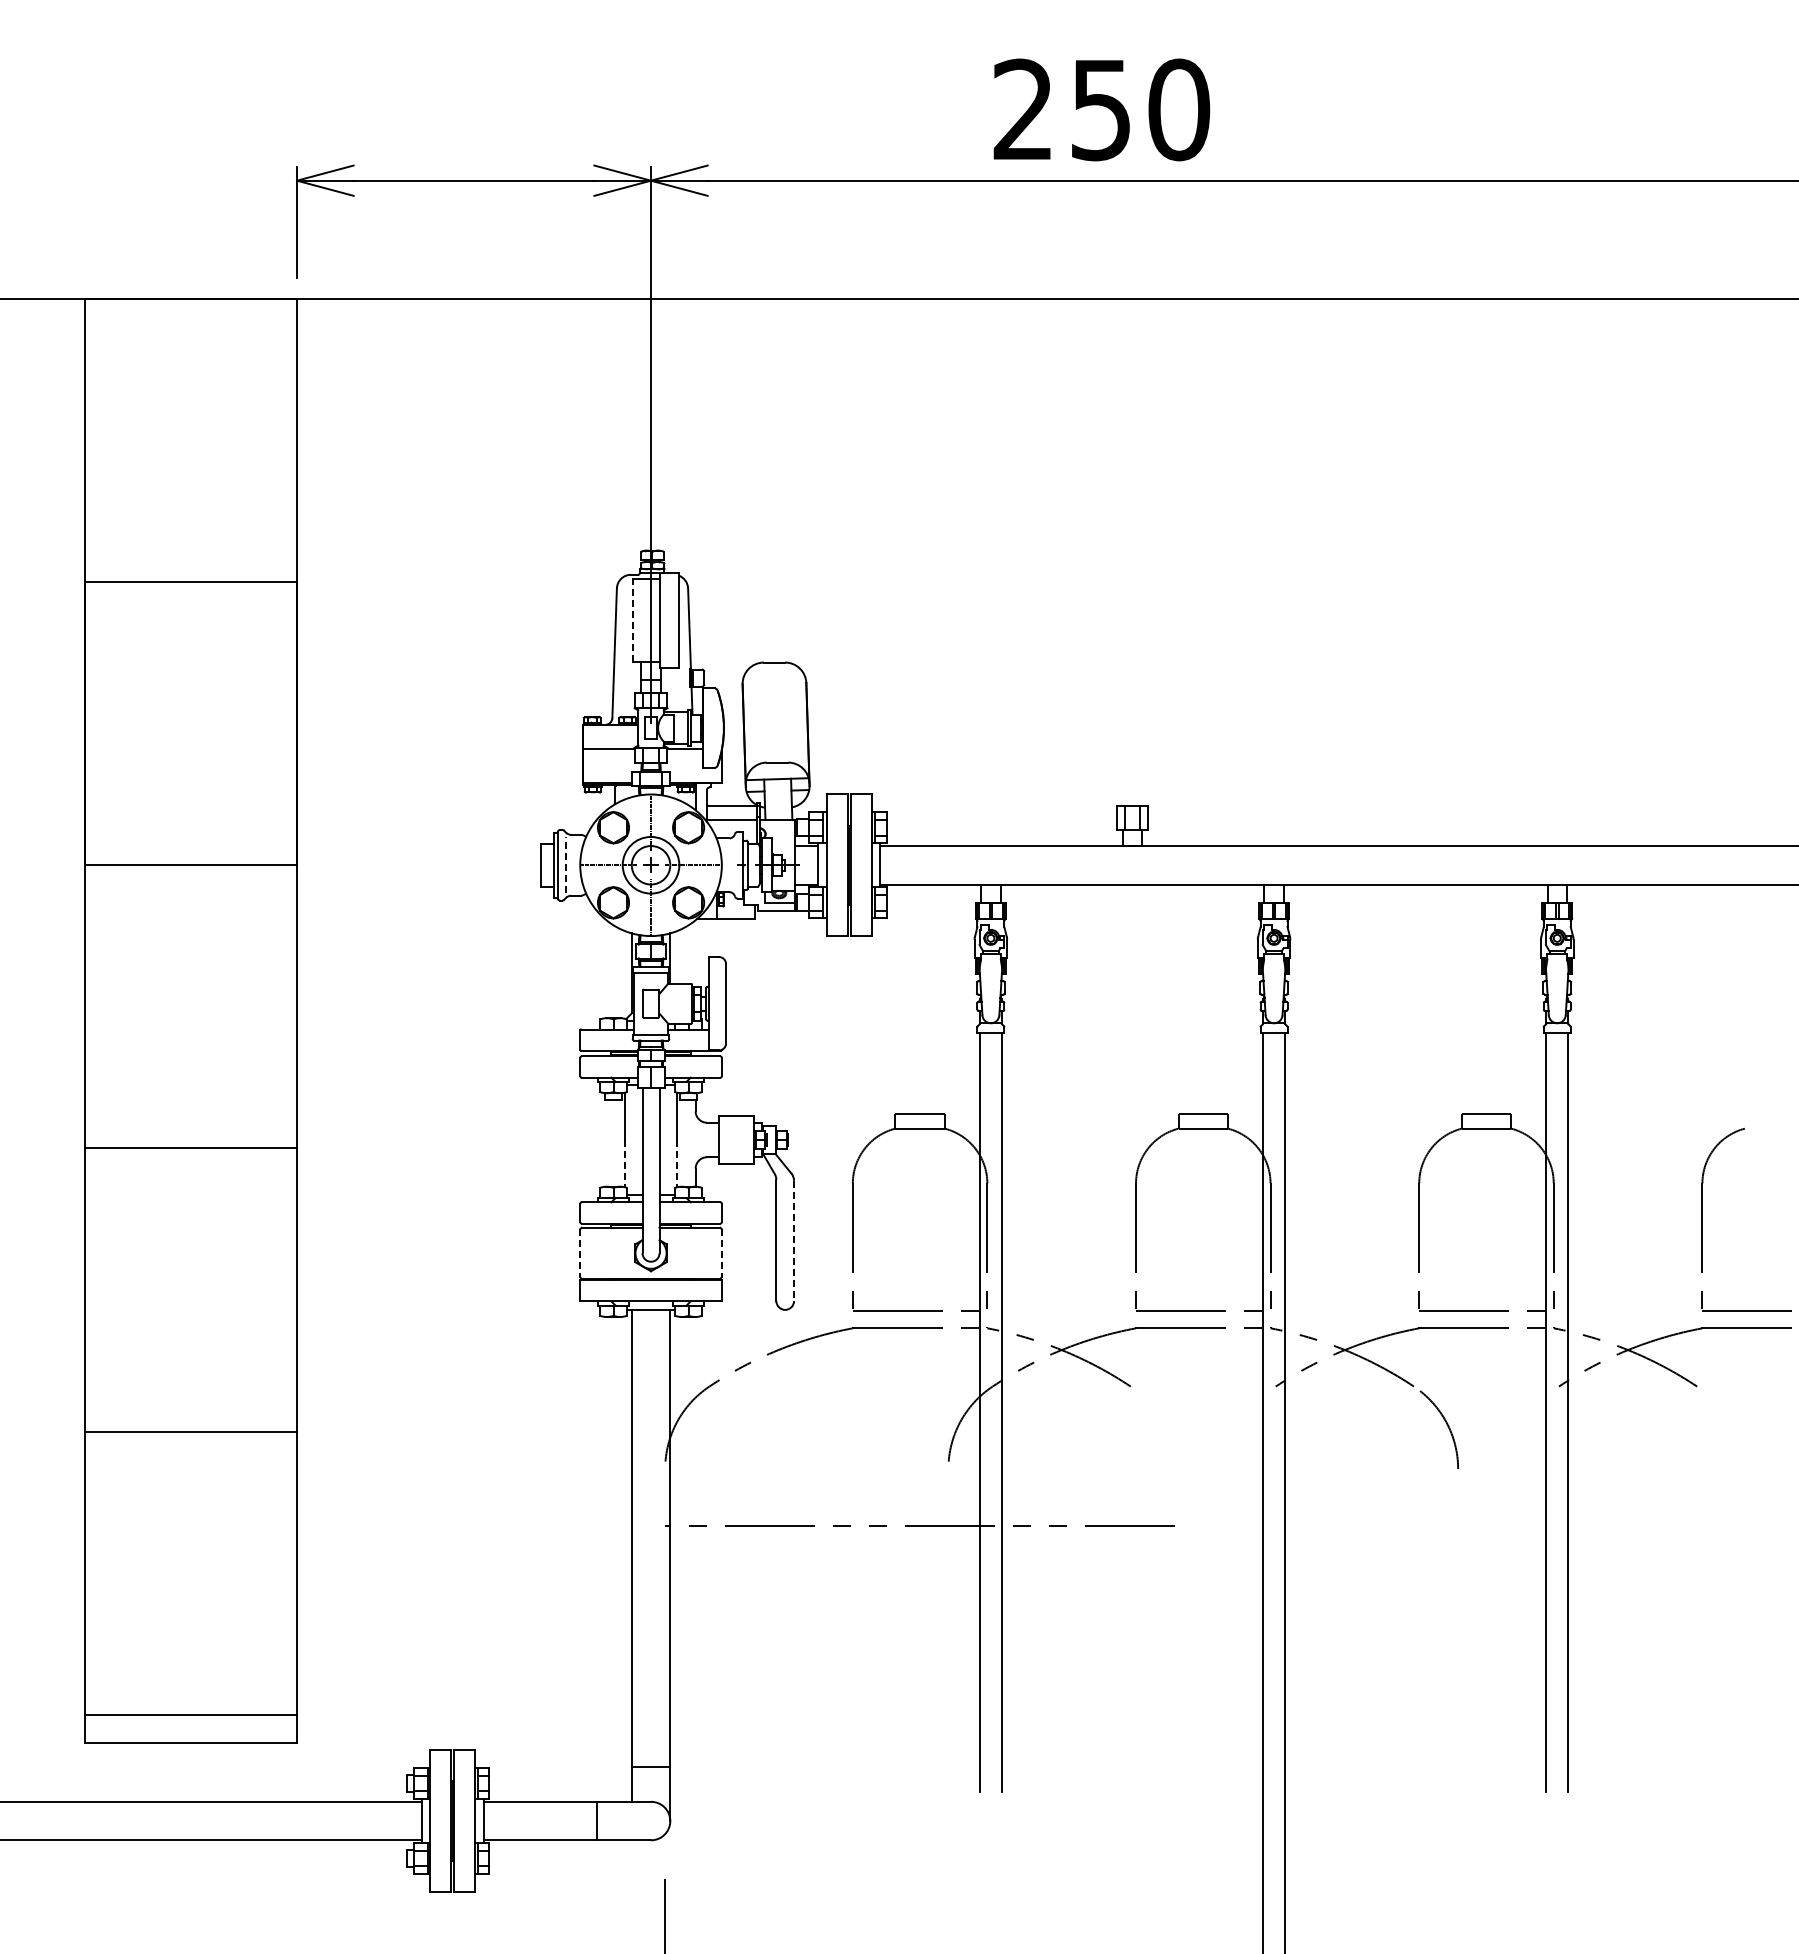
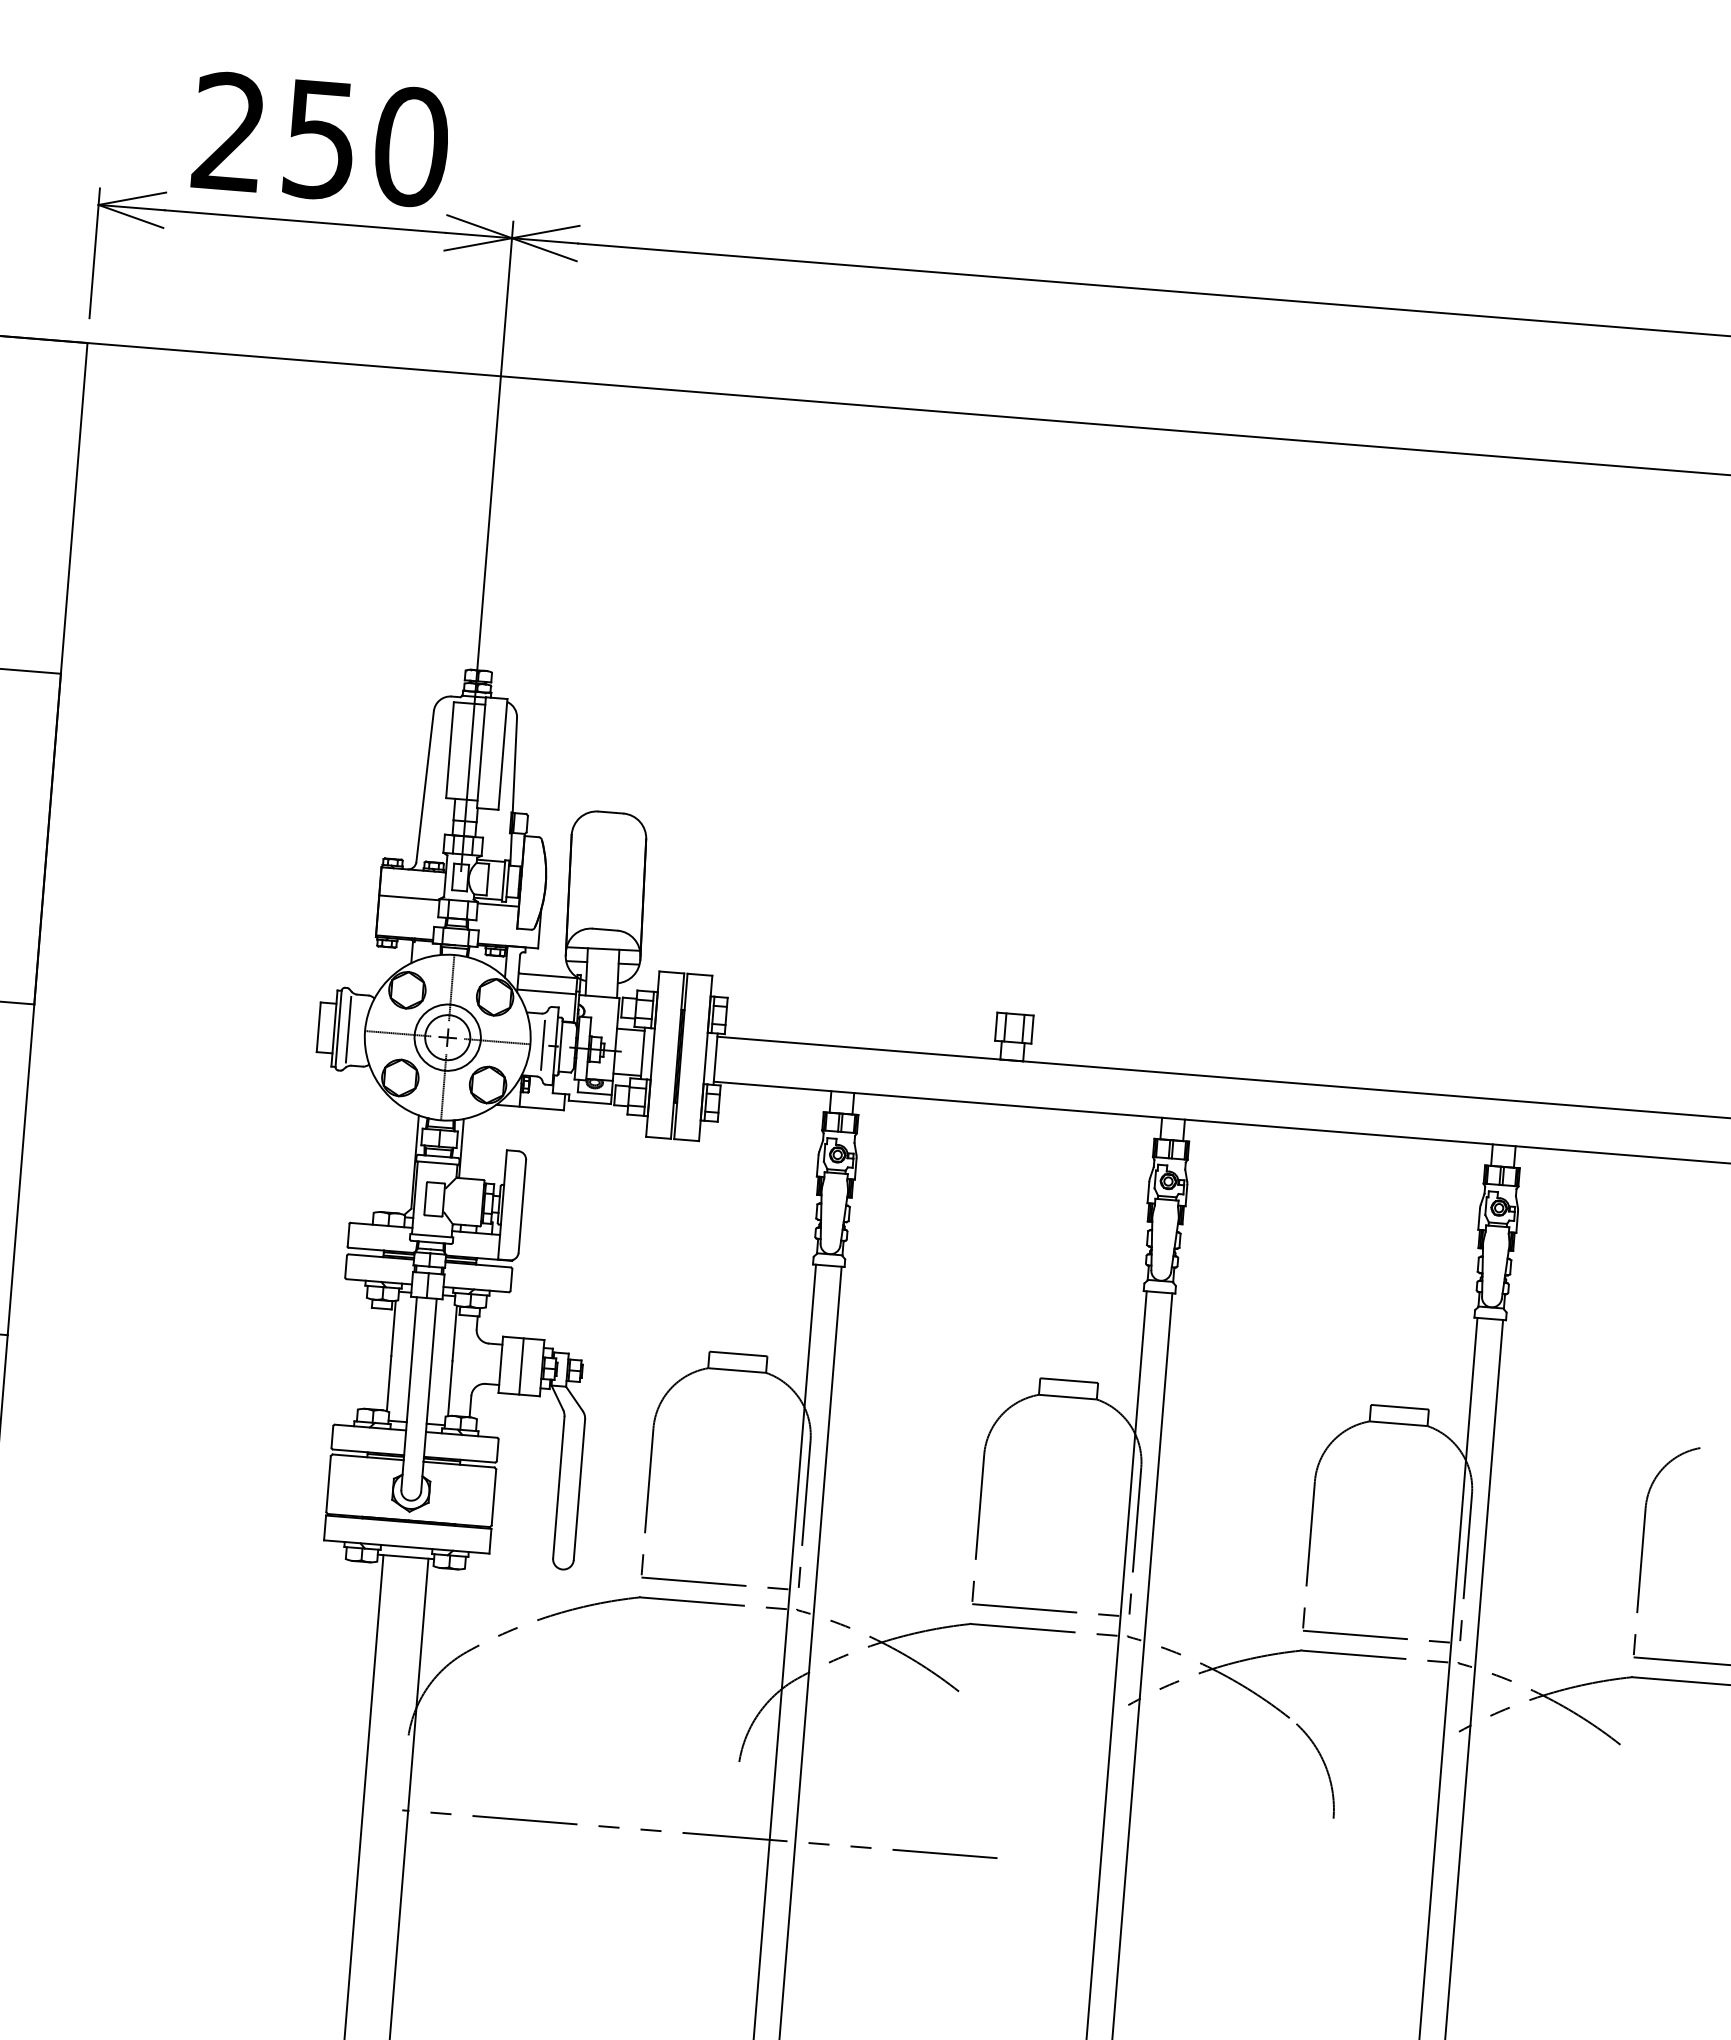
text: (1101, 109) -> (320, 139), moved
line: (633, 620) -> (450, 750), dashed -> solid
line: (566, 864) -> (349, 1028), dashed -> solid
line: (732, 865) -> (542, 1045), added
line: (736, 1139) -> (521, 1365), added
line: (624, 1163) -> (388, 1383), dashed -> solid
line: (677, 1163) -> (450, 1388), dashed -> solid
line: (794, 1241) -> (579, 1490), dashed -> solid
line: (580, 1253) -> (328, 1484), dashed -> solid
line: (721, 1253) -> (493, 1497), dashed -> solid

